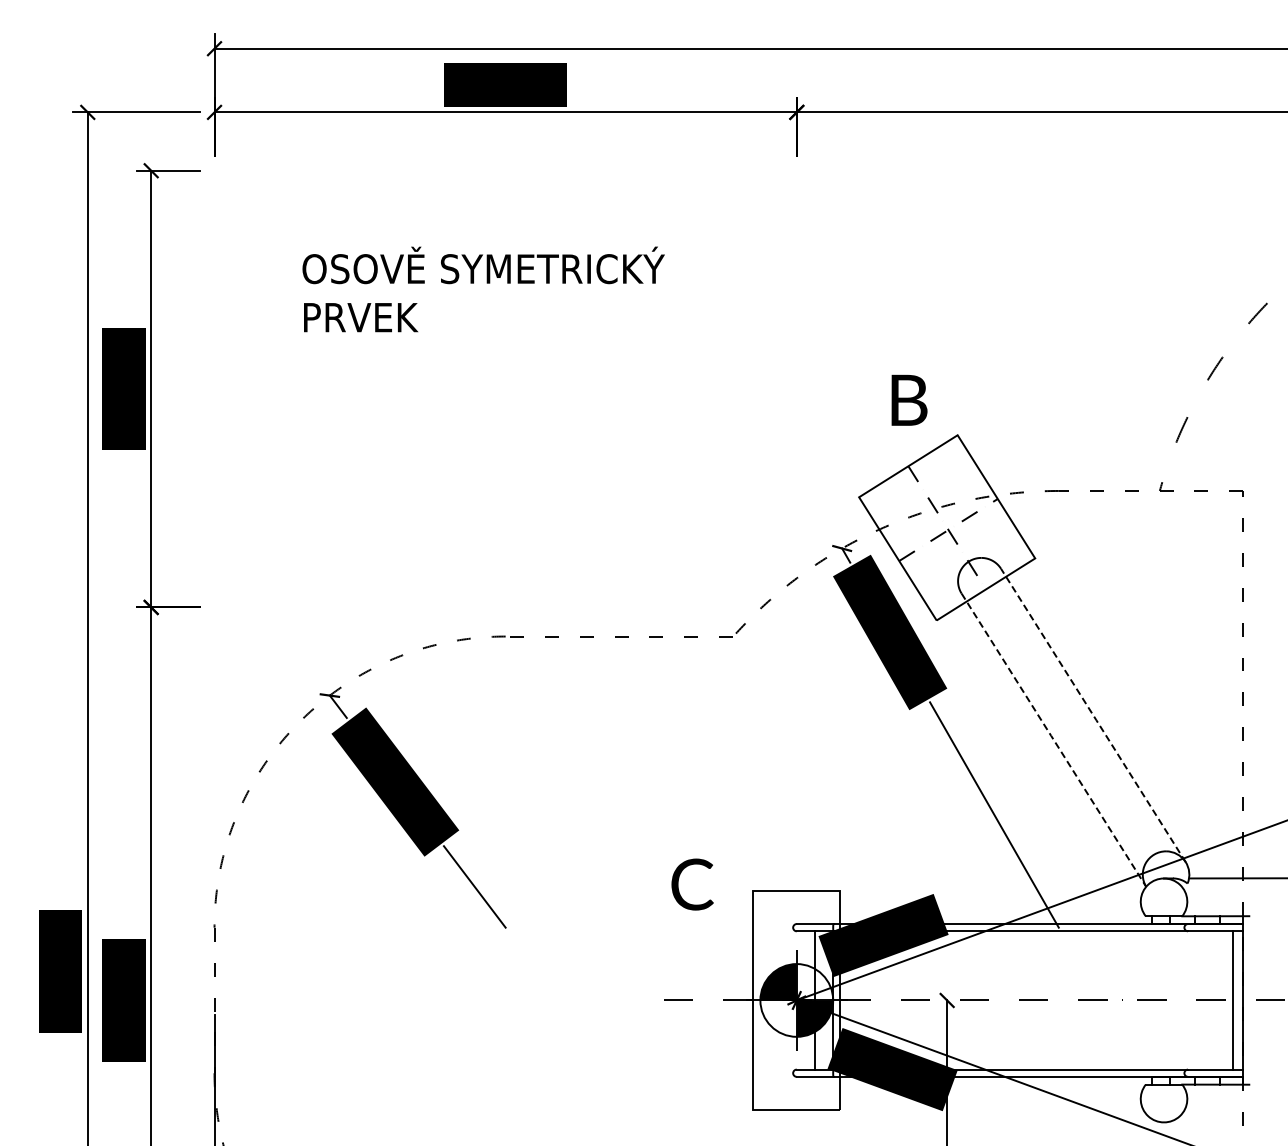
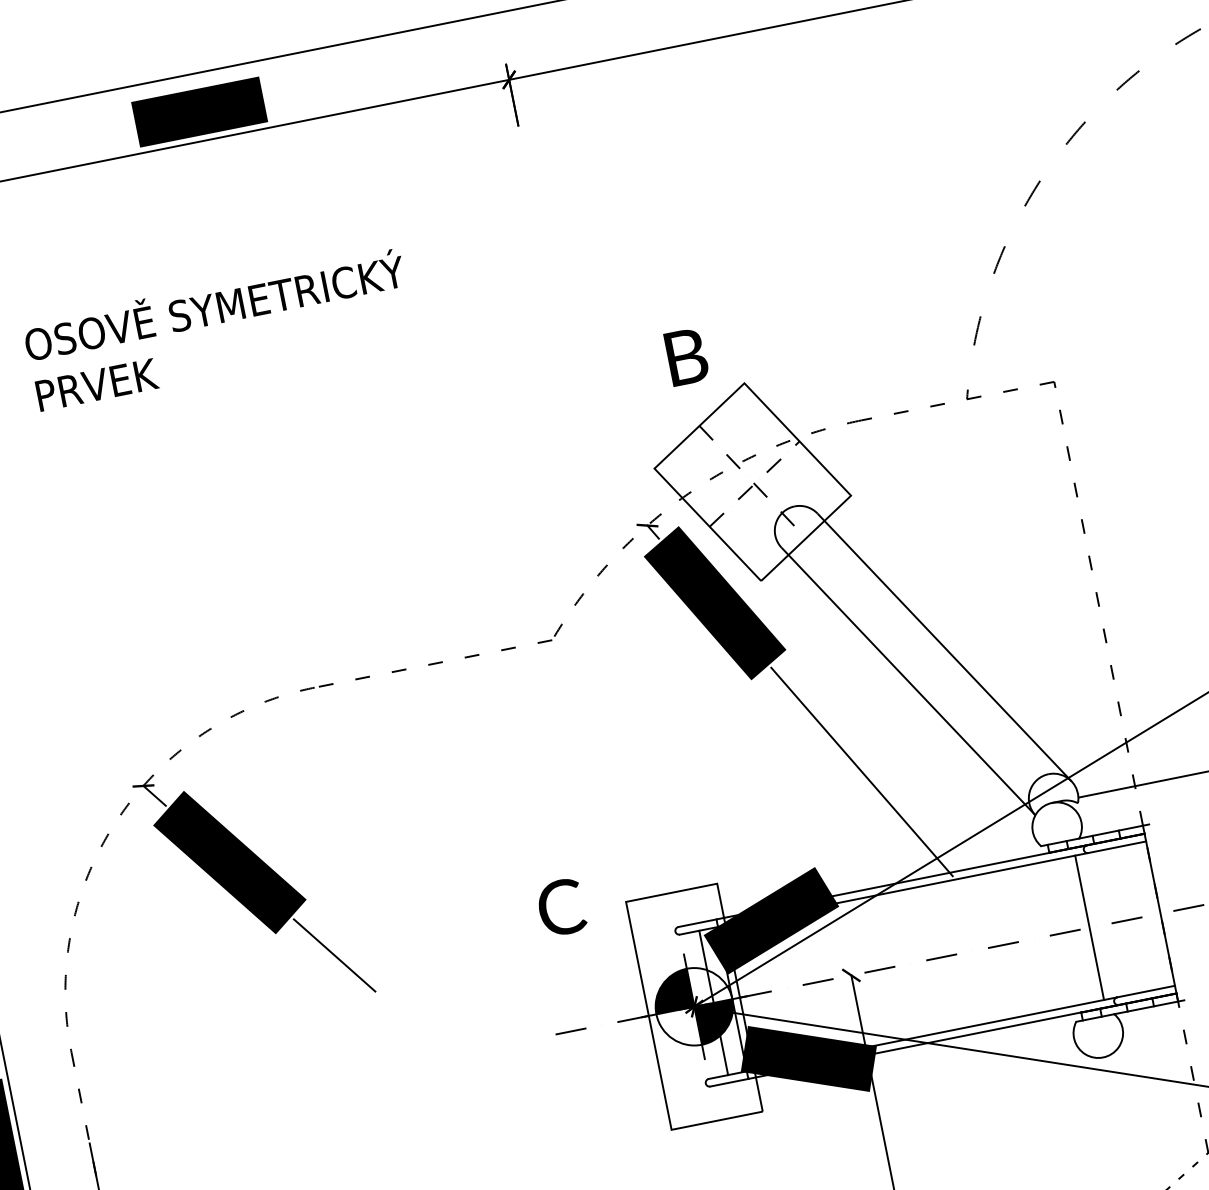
line: (1093, 715) -> (944, 647), dashed -> solid
line: (1053, 739) -> (907, 680), dashed -> solid
line: (1233, 1000) -> (1089, 927), moved

